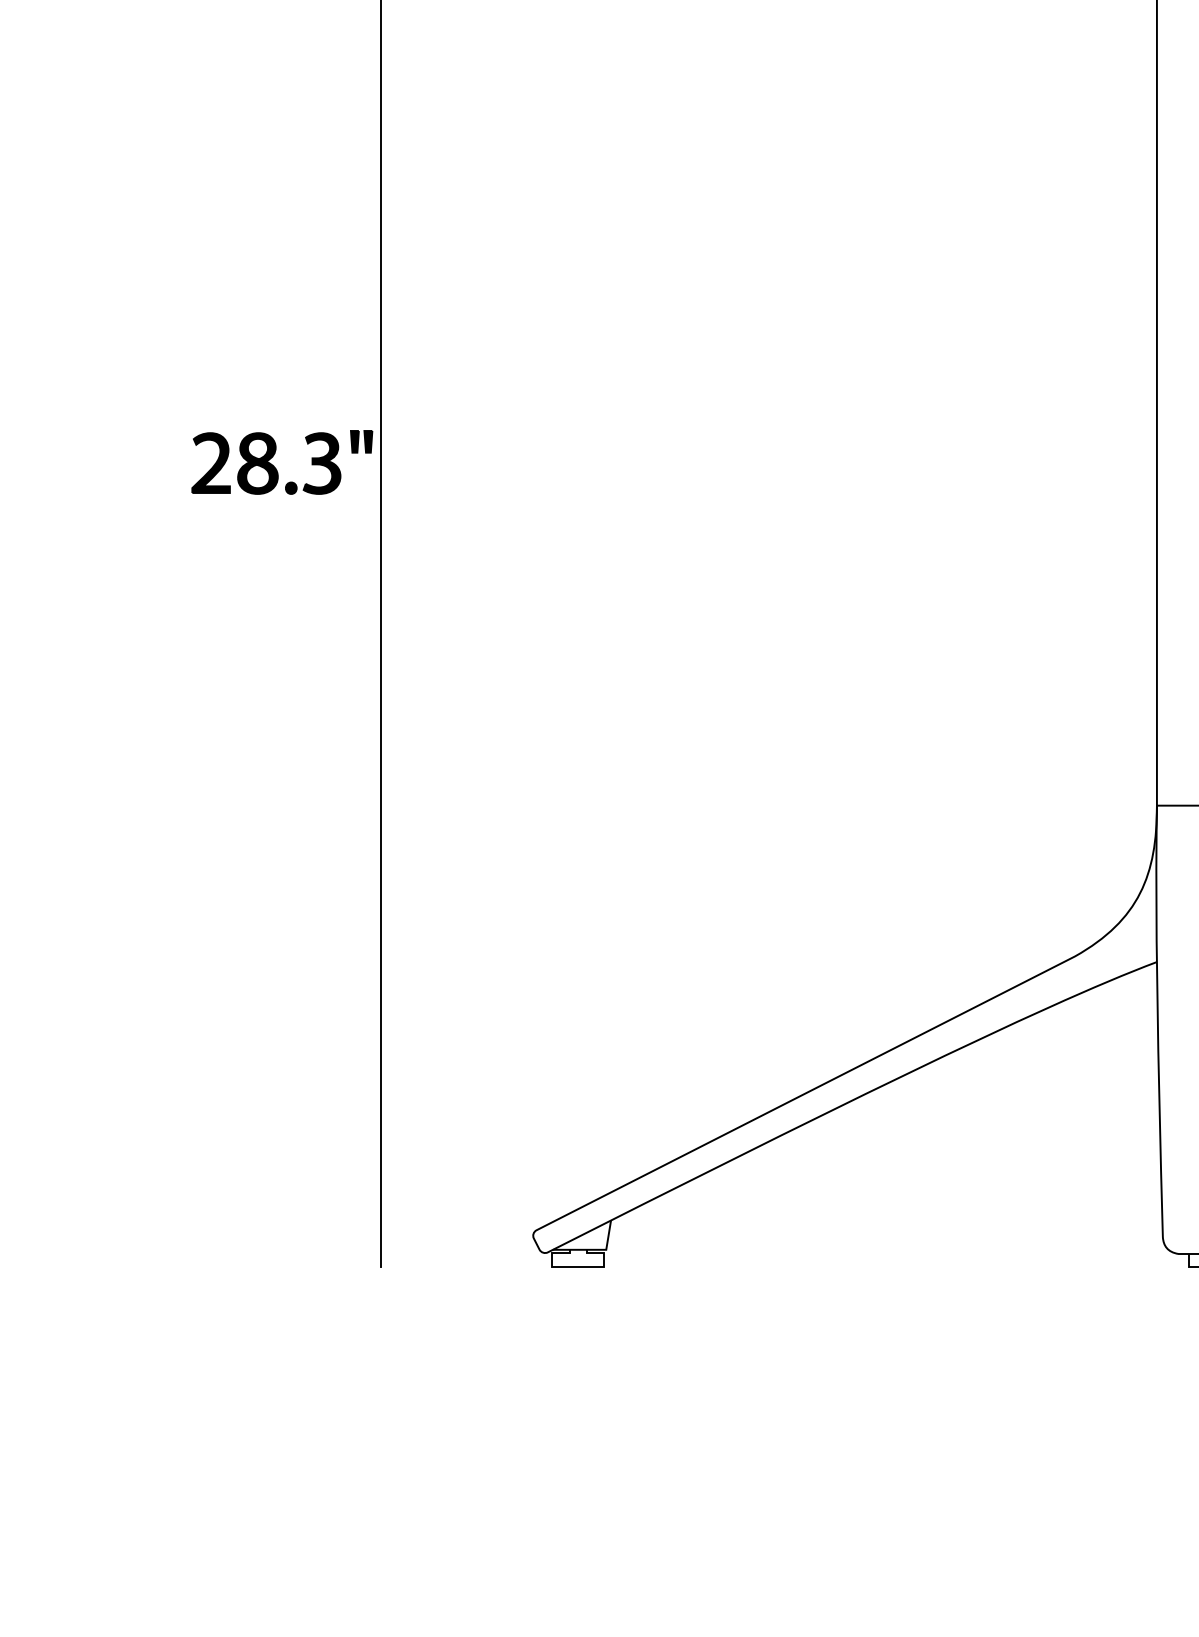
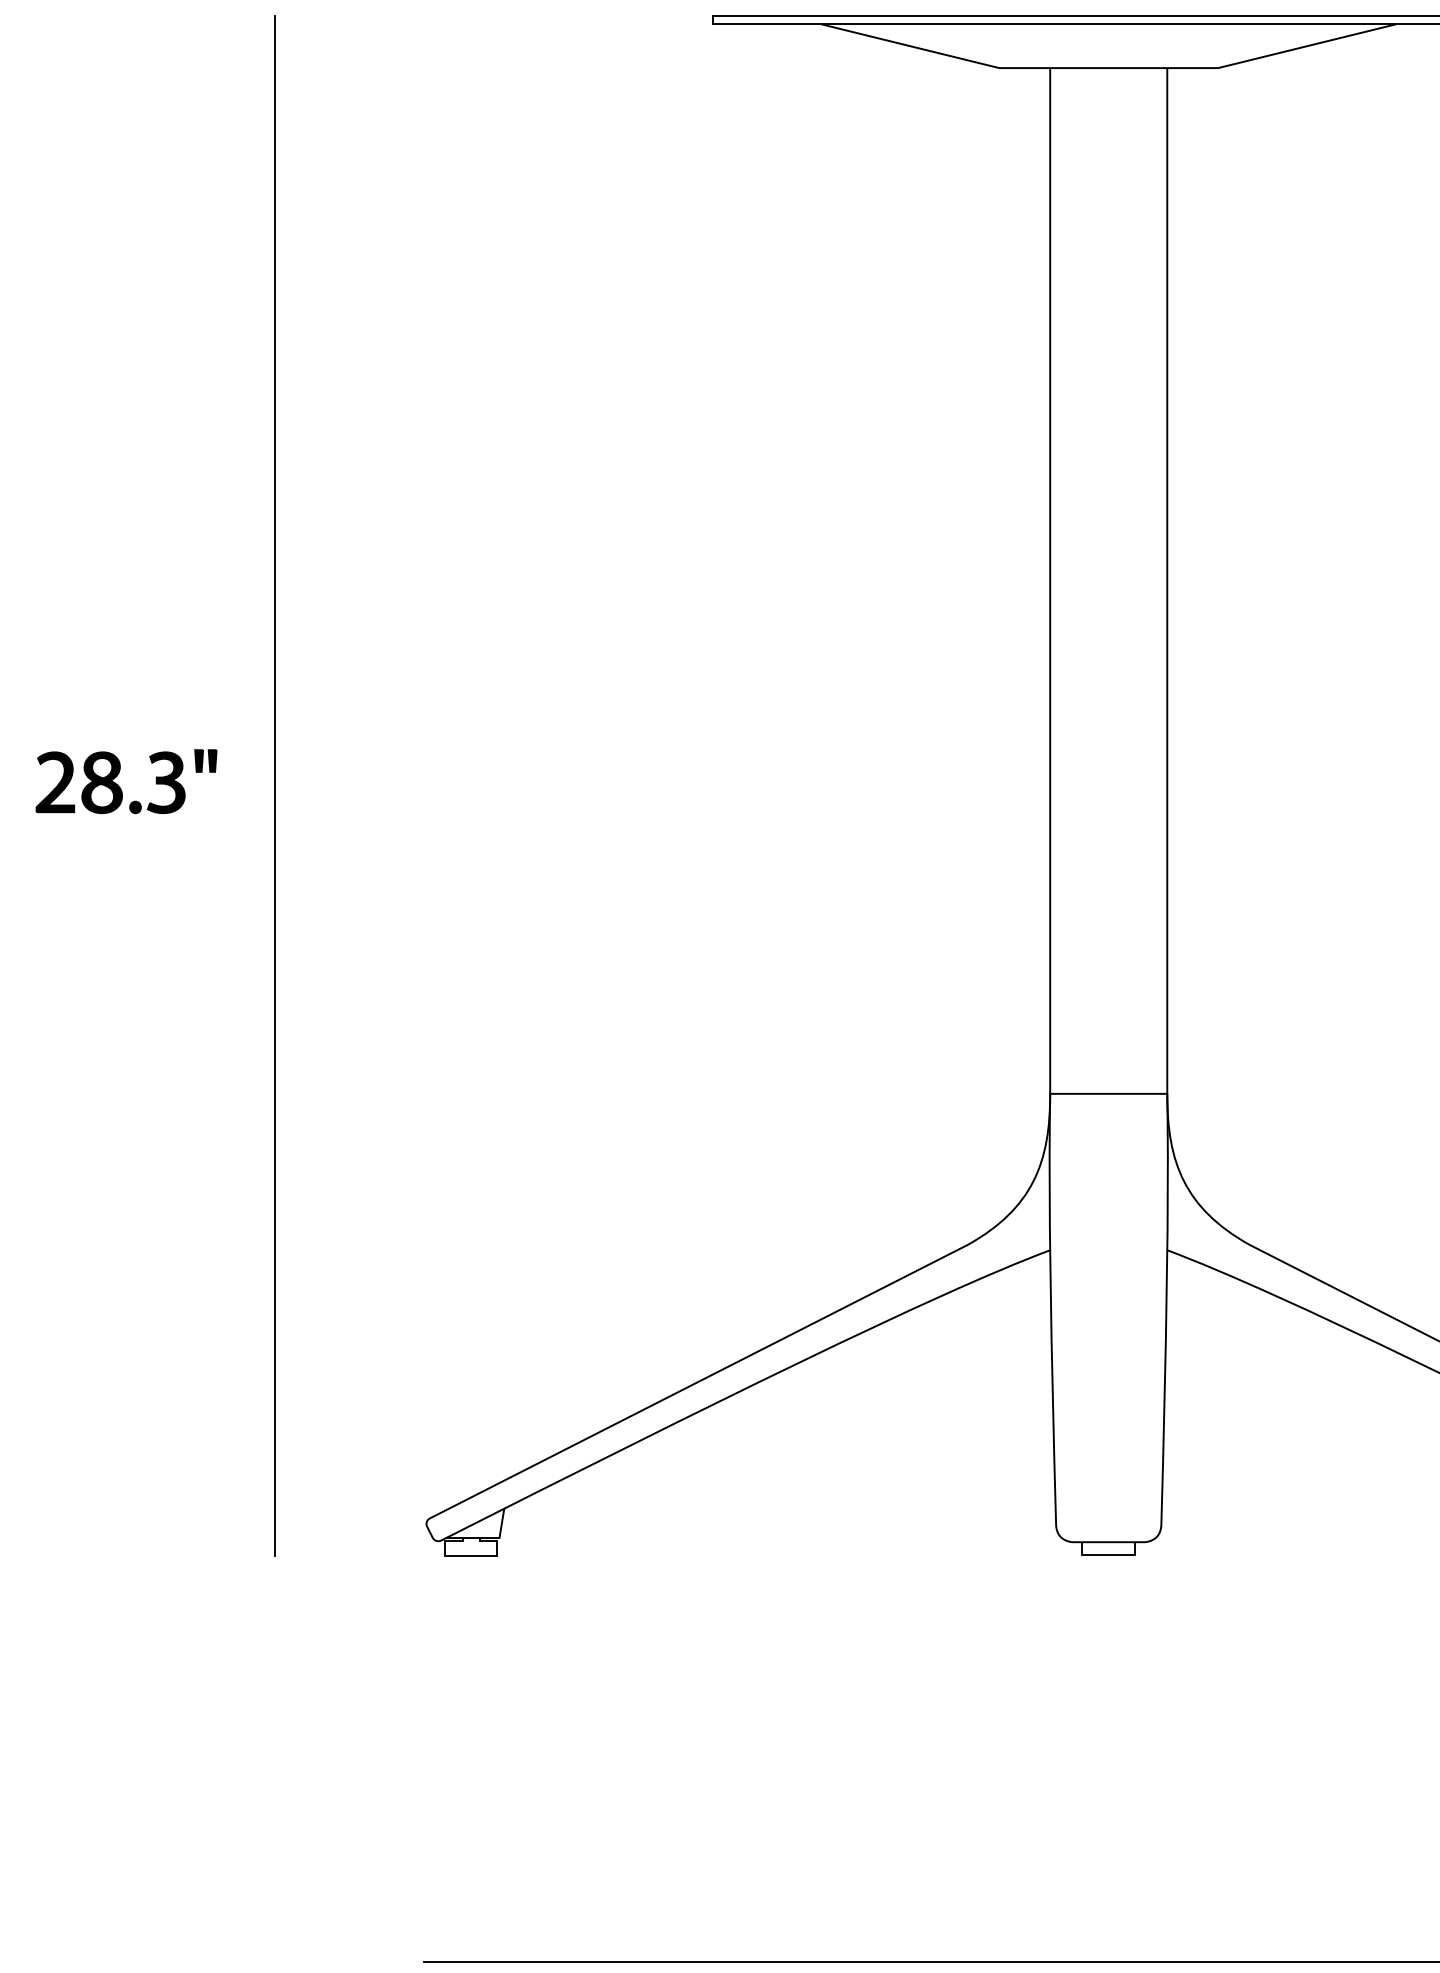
part: (276, 468) -> (120, 787), moved

